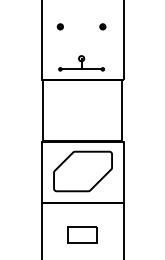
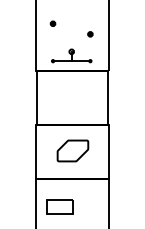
part: (102, 26) -> (90, 34), moved
part: (82, 171) -> (72, 150), size x0.6
part: (82, 234) -> (60, 206), moved

